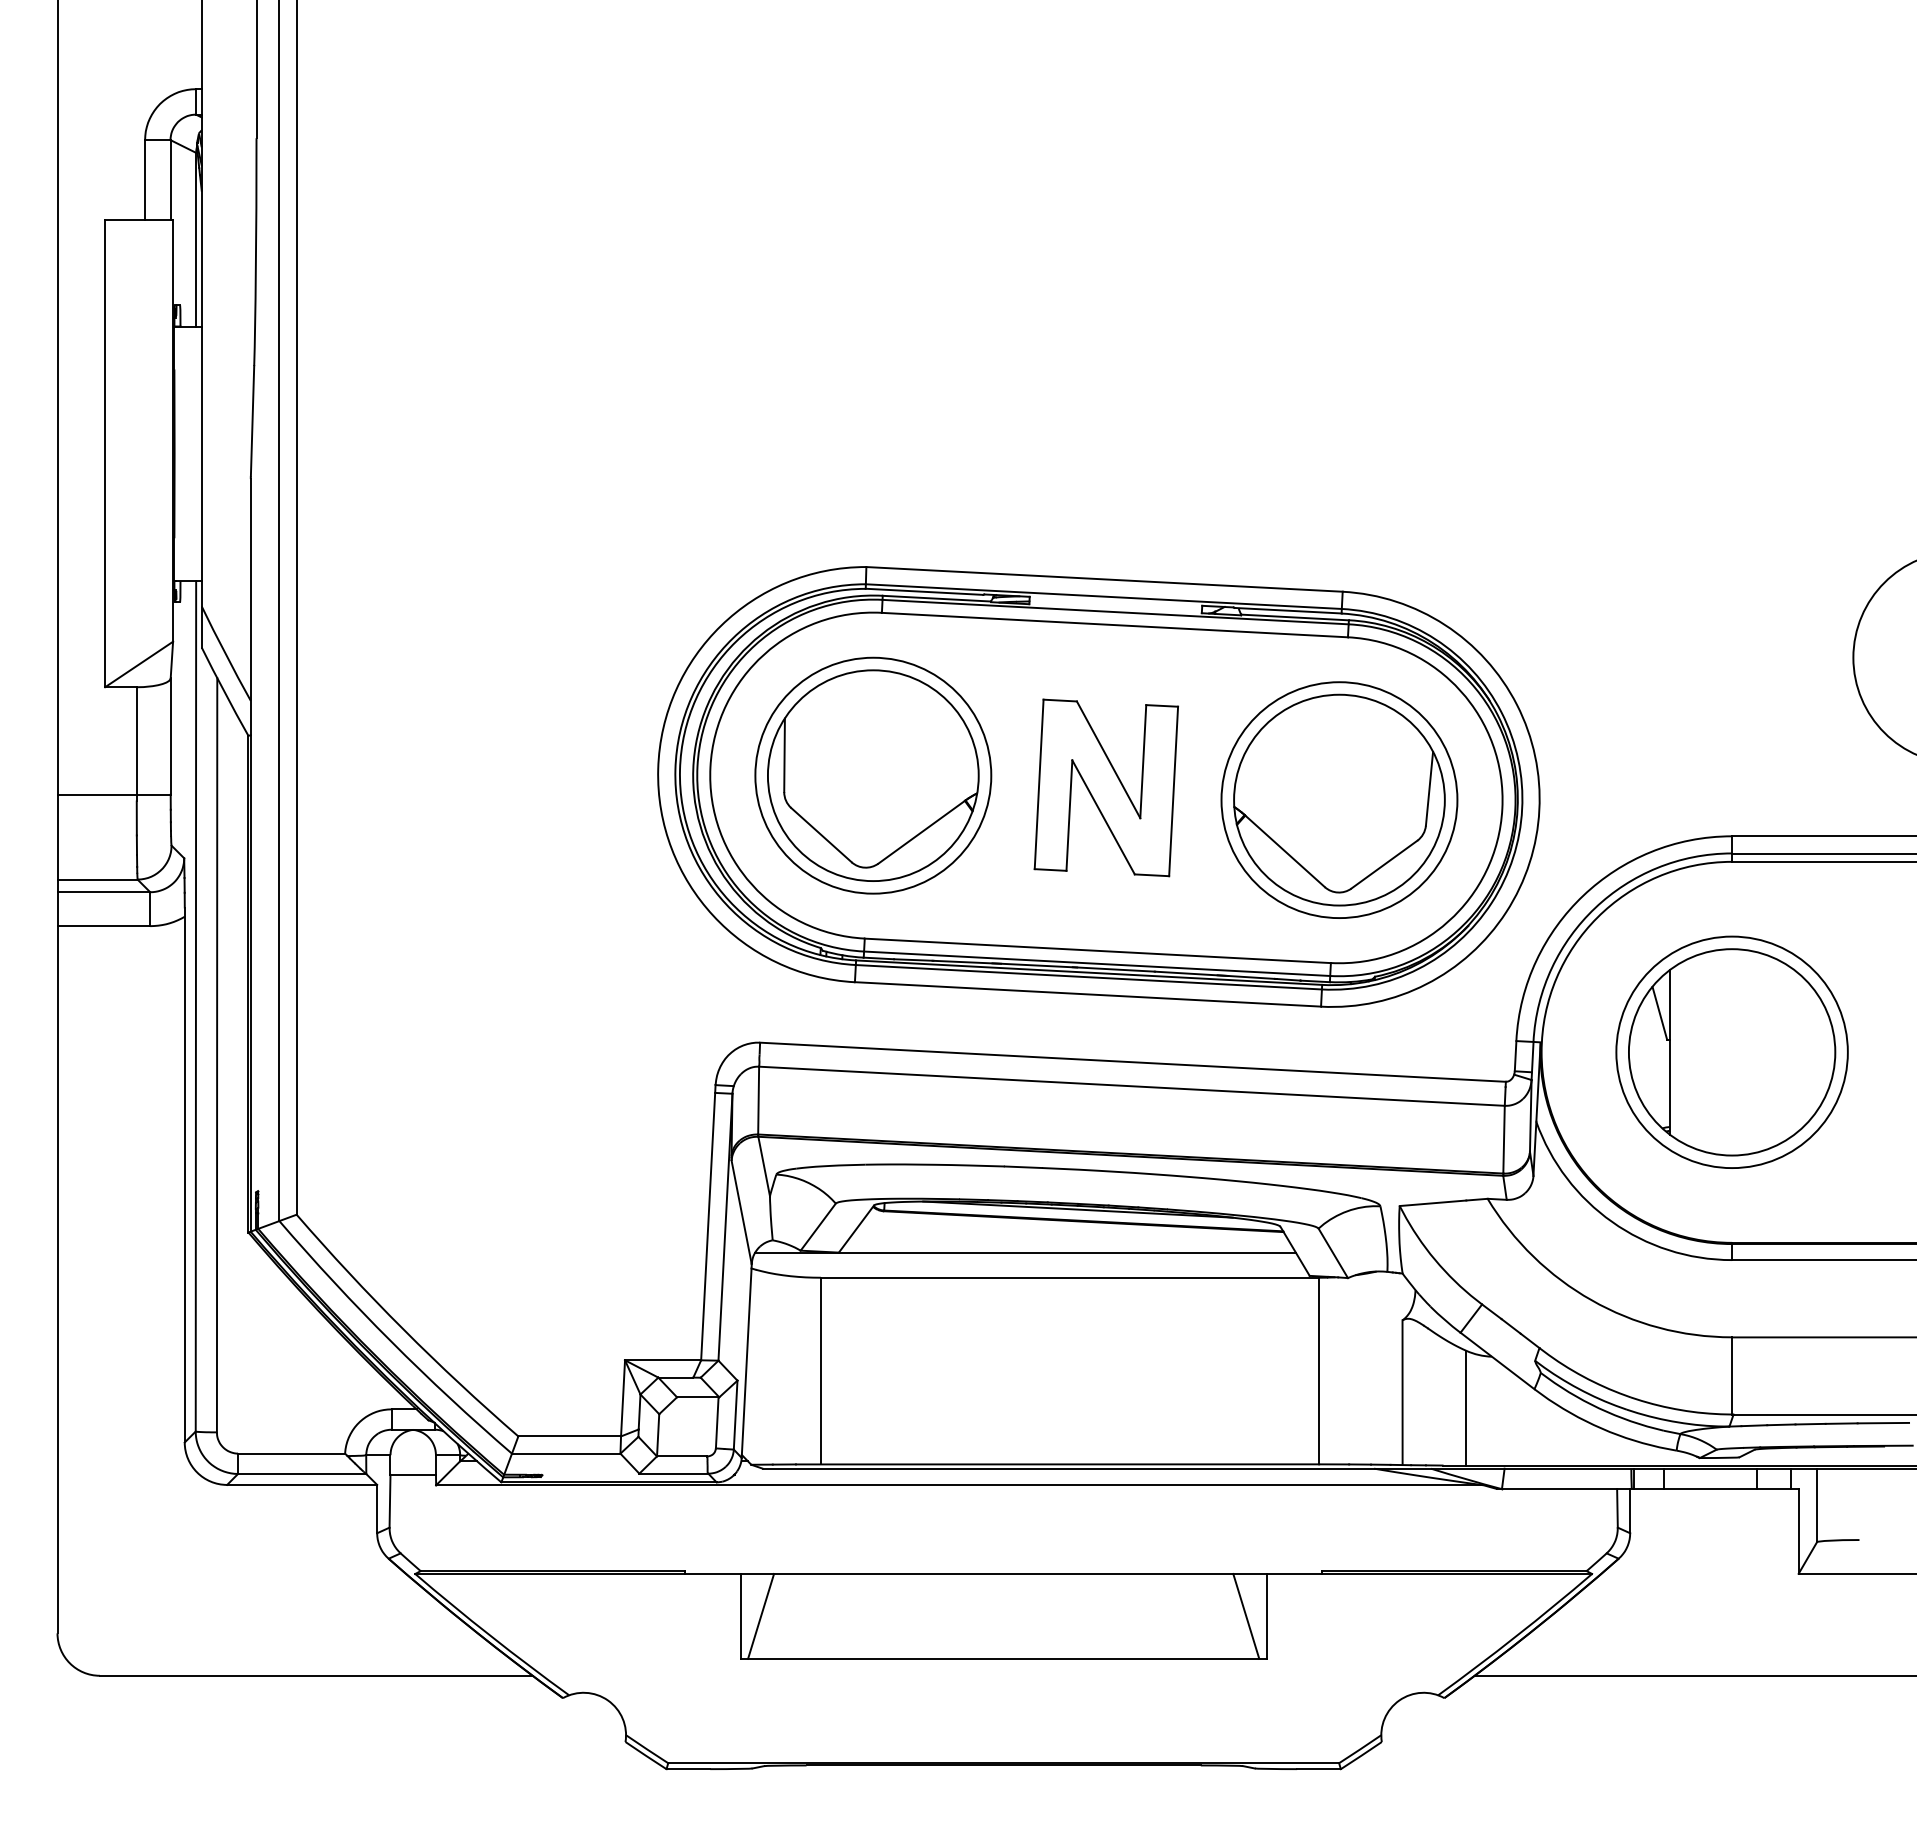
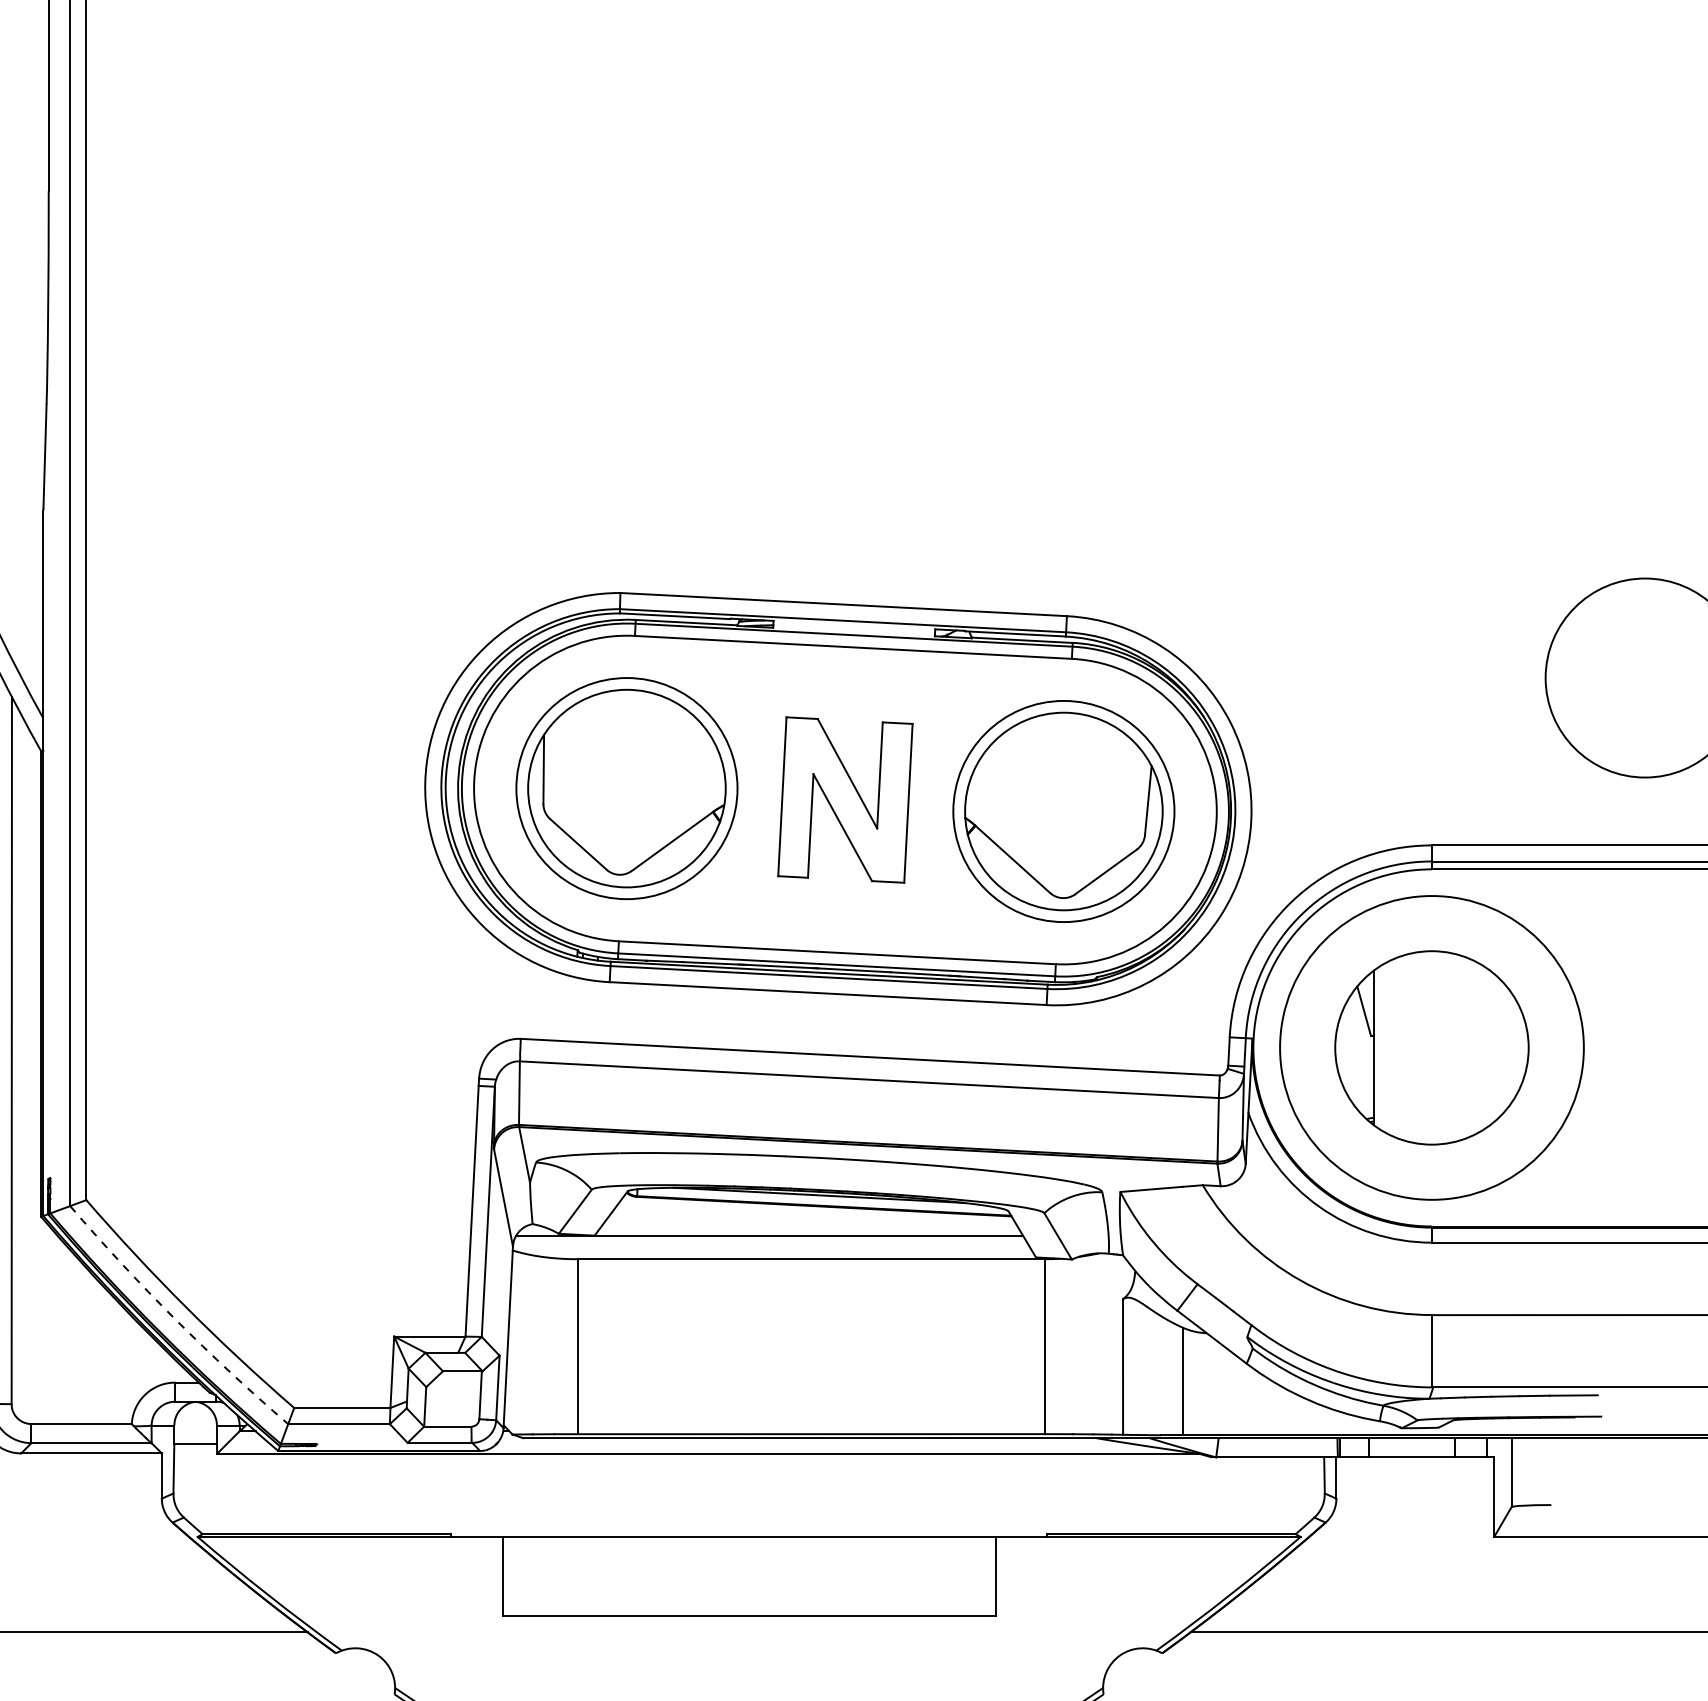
circle: (1731, 1052) -> (1431, 1048), size x1.4
arc: (391, 1341) -> (175, 1318), solid -> dashed
line: (761, 1615) -> (522, 1575), removed
line: (1246, 1615) -> (976, 1575), removed

